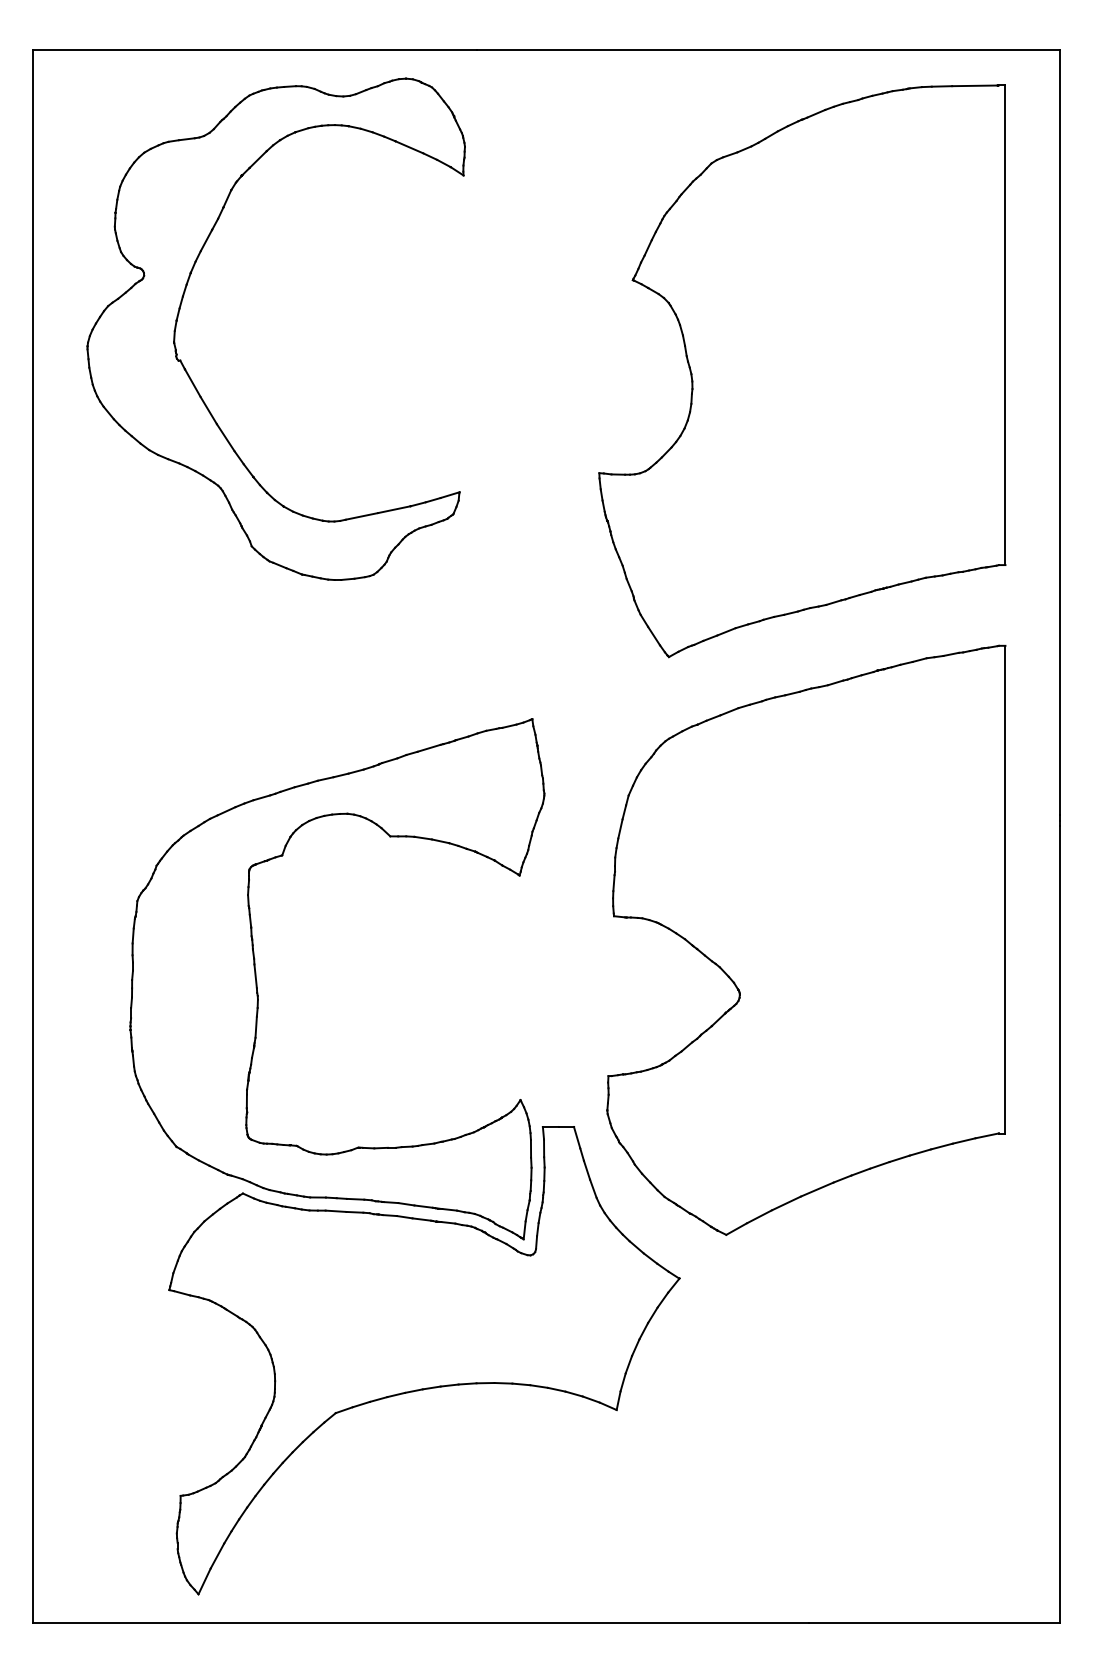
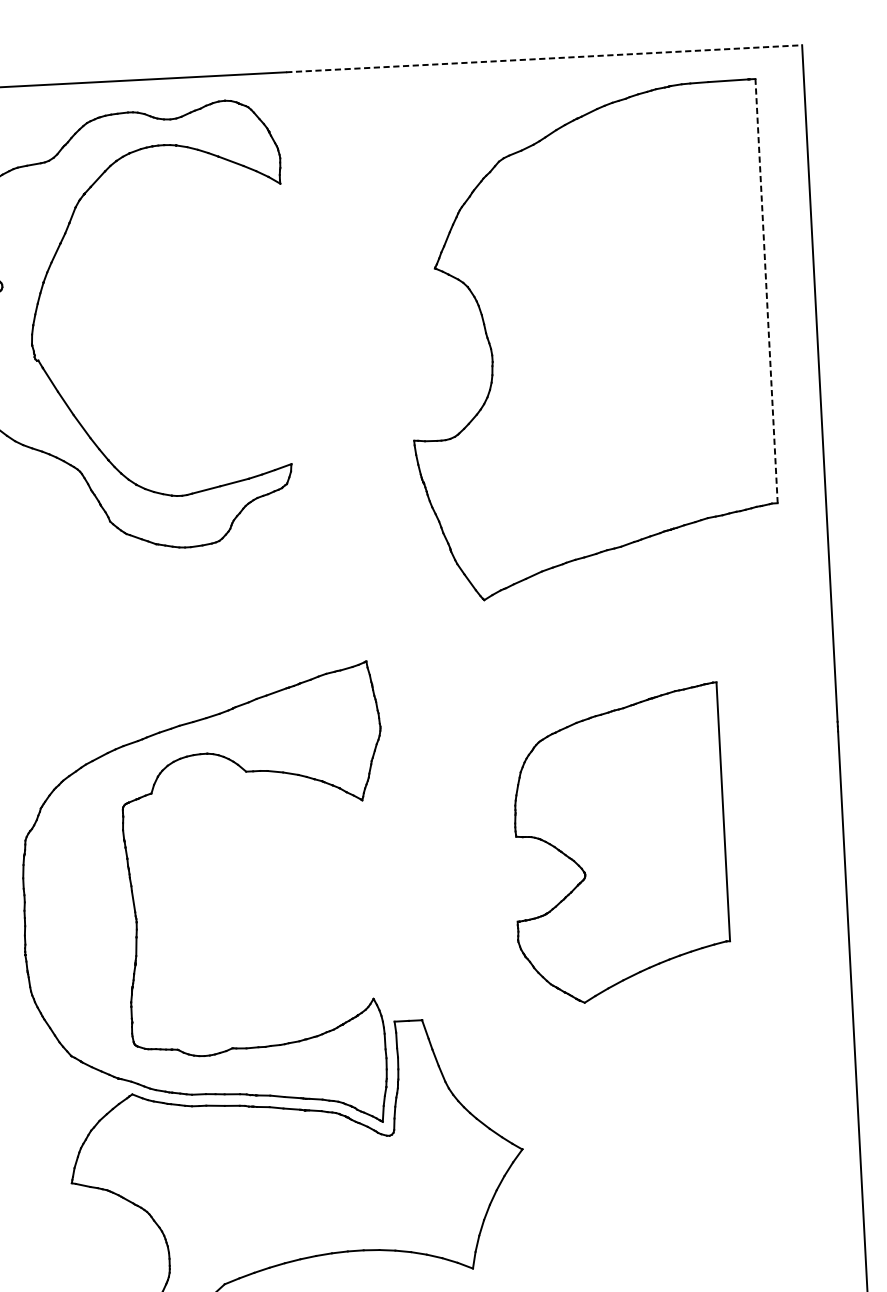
line: (768, 50) -> (544, 59), solid -> dashed
line: (1005, 325) -> (766, 291), solid -> dashed
part: (806, 939) -> (619, 843), size x0.6

